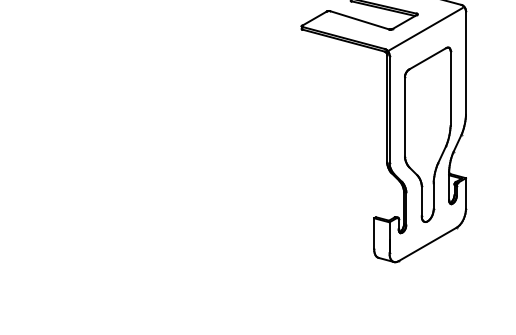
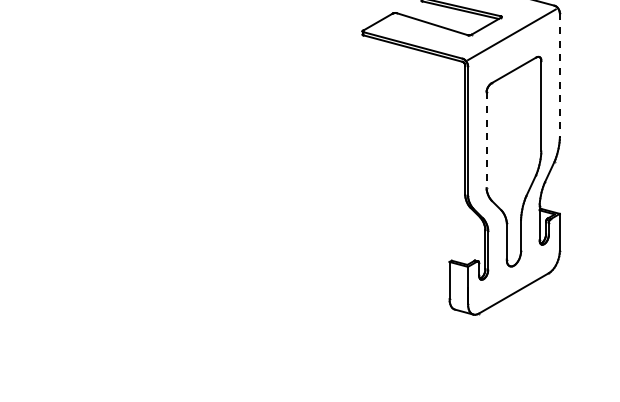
line: (465, 63) -> (559, 76), solid -> dashed
line: (404, 117) -> (486, 140), solid -> dashed

